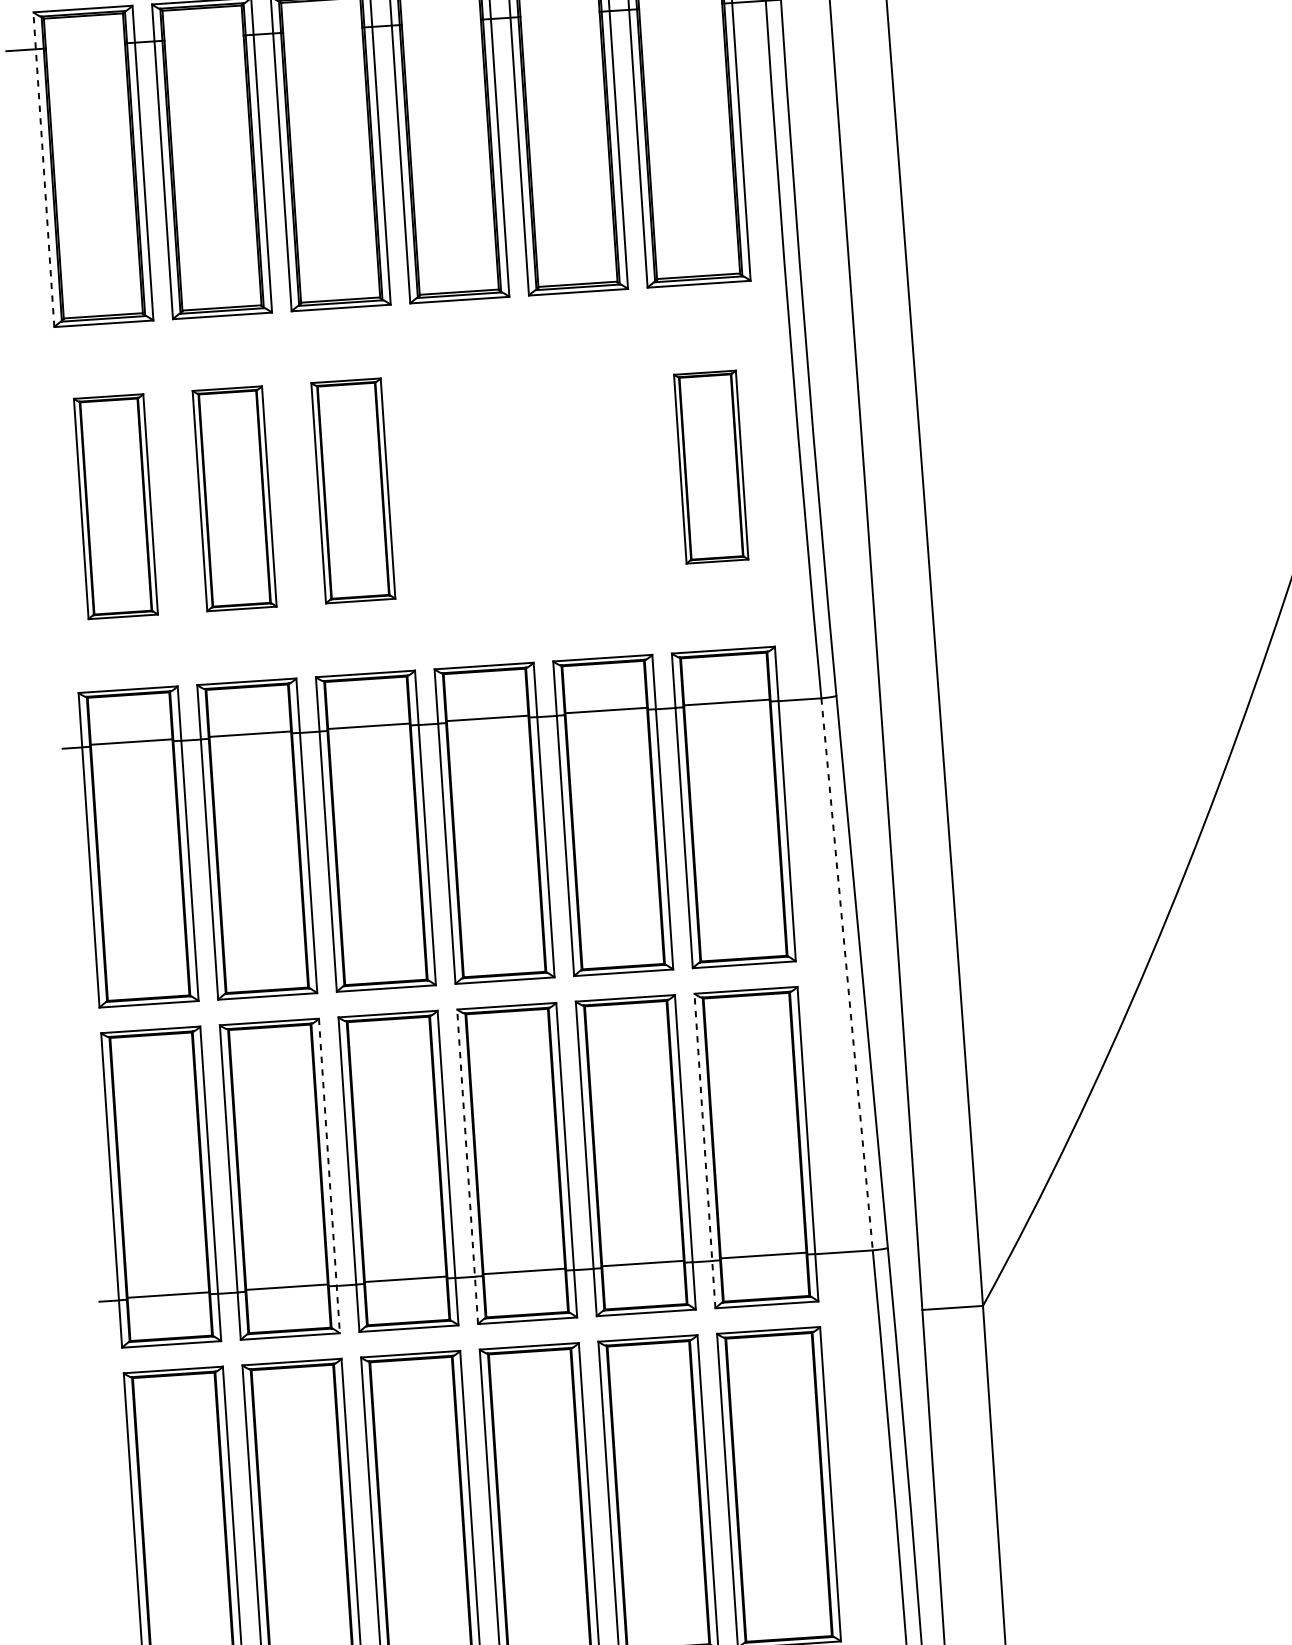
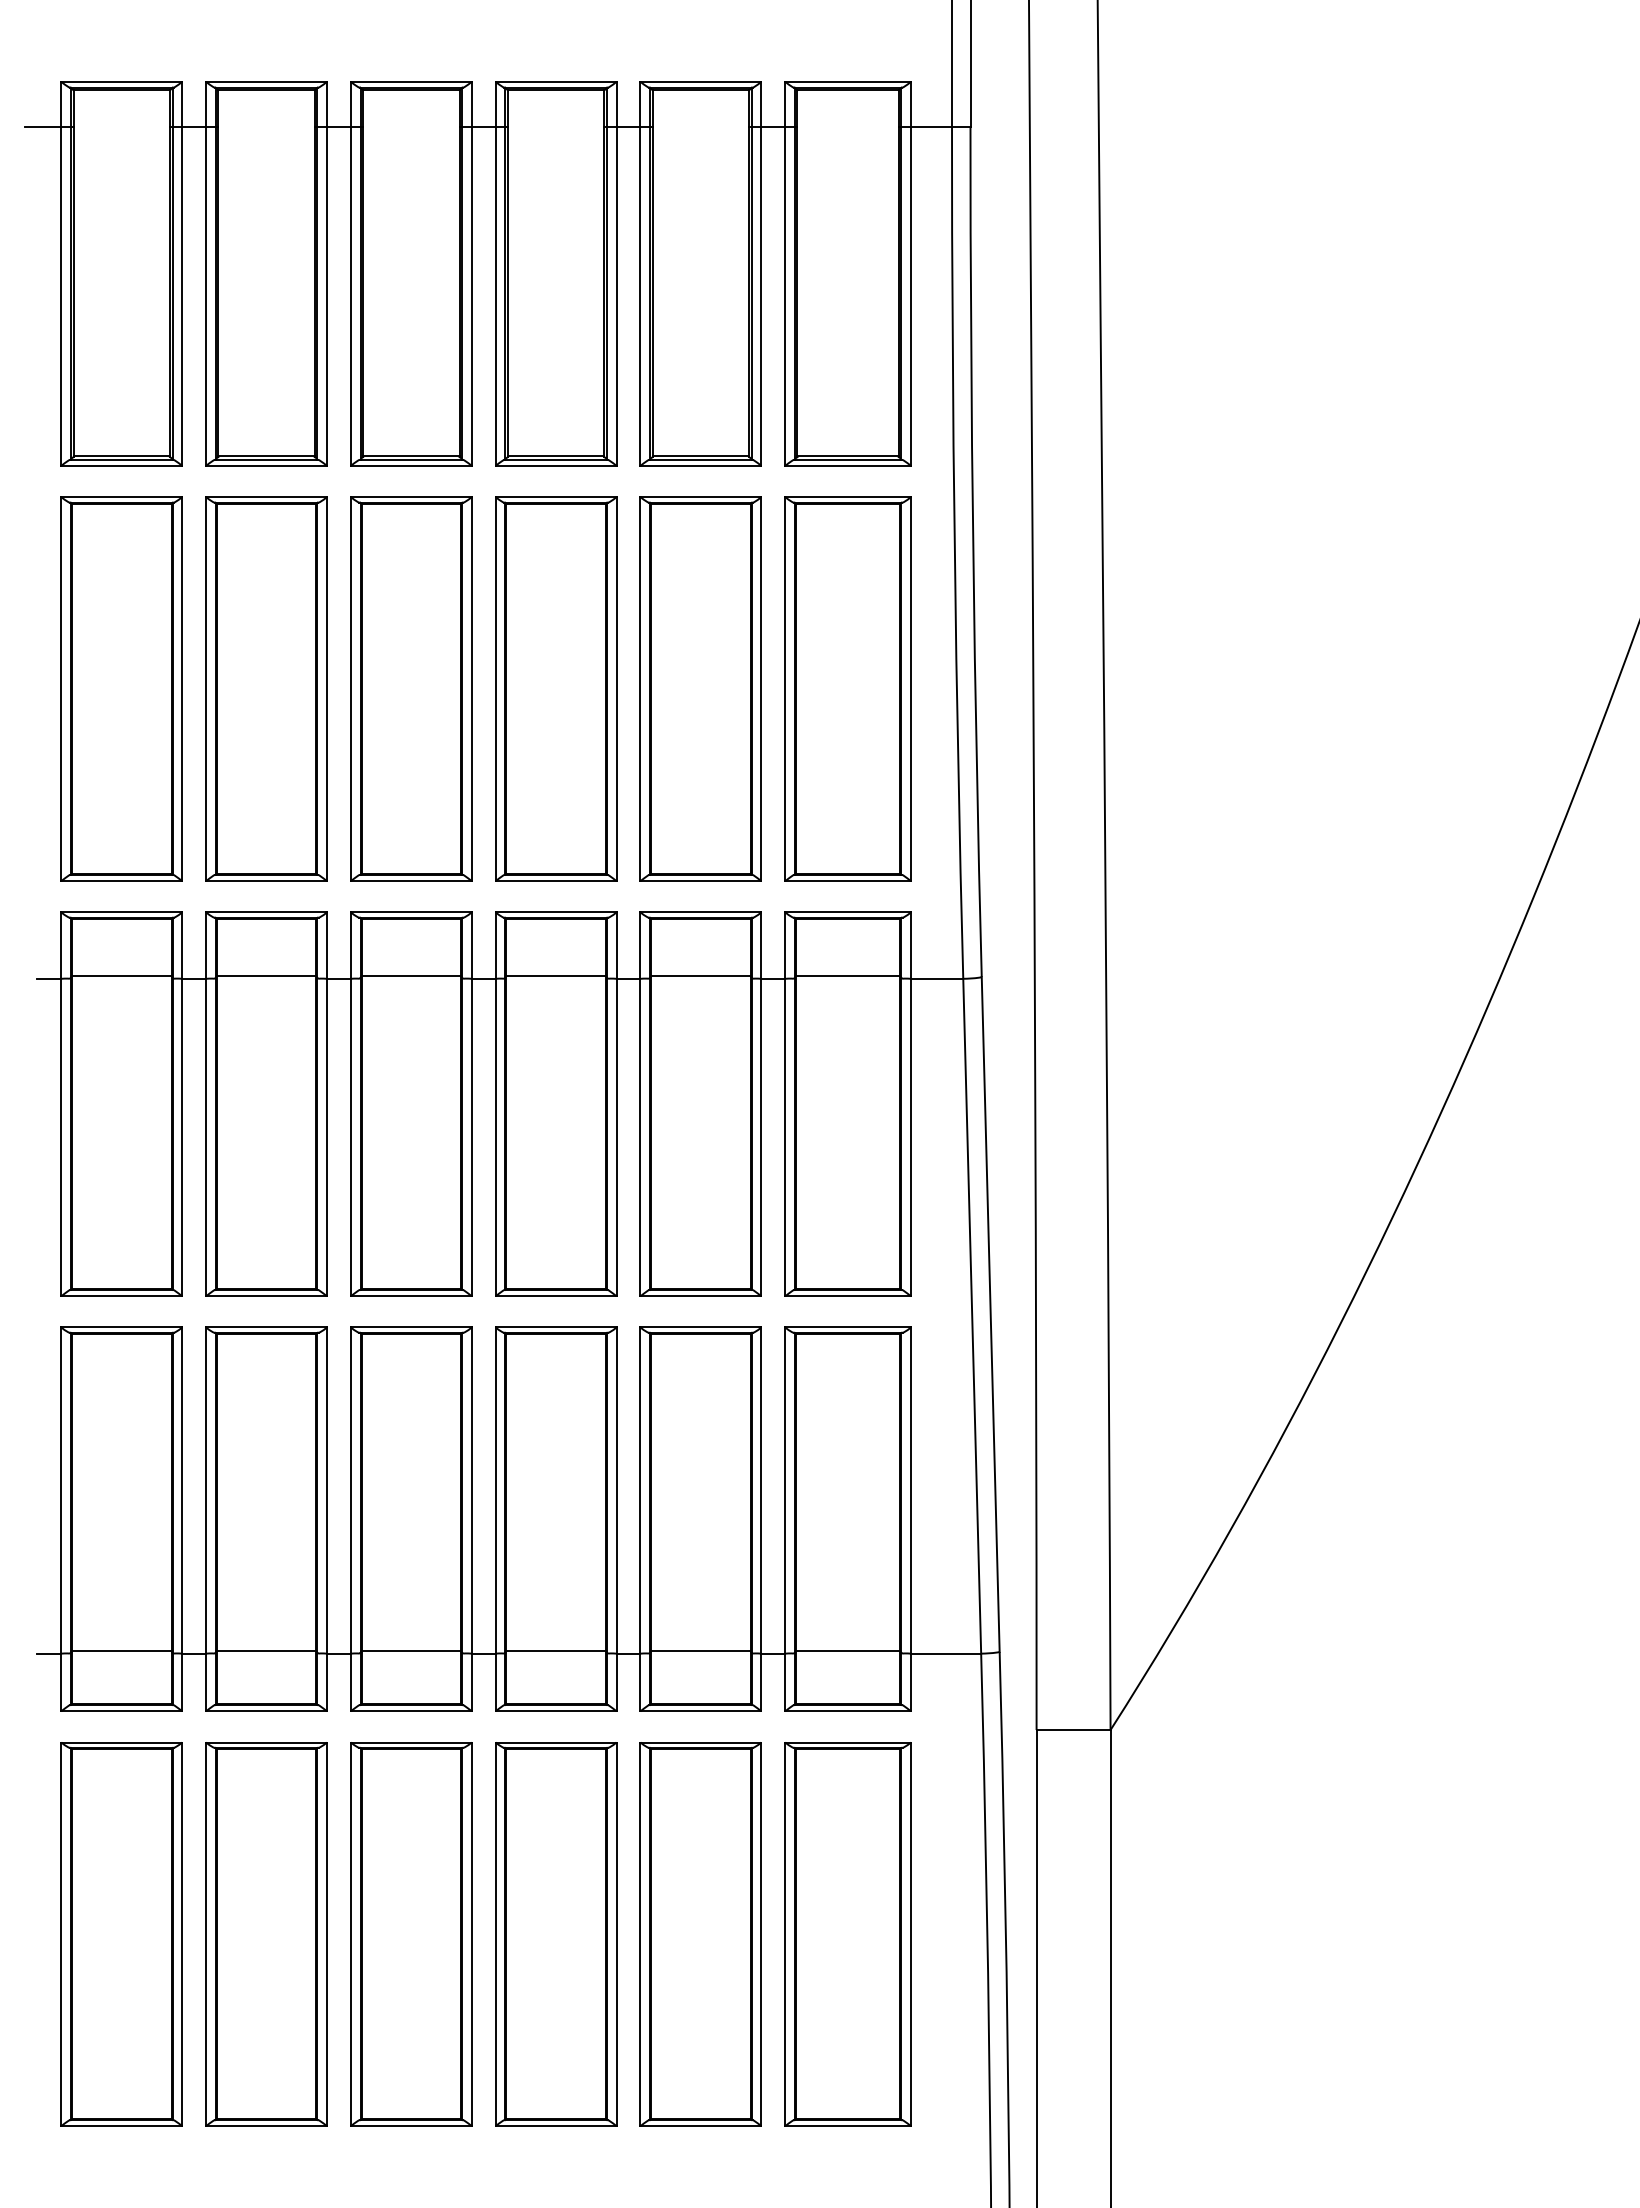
line: (44, 169) -> (61, 273), dashed -> solid
part: (710, 466) -> (847, 688), size x1.67
part: (590, 474) -> (700, 688), added
part: (472, 482) -> (556, 688), added
part: (353, 490) -> (411, 688), size x1.43
part: (234, 498) -> (266, 688), size x1.43
part: (115, 506) -> (121, 688), size x1.43
line: (847, 974) -> (972, 1316), dashed -> solid
line: (705, 1151) -> (785, 1519), dashed -> solid
line: (467, 1166) -> (495, 1519), dashed -> solid
line: (329, 1176) -> (327, 1519), dashed -> solid

